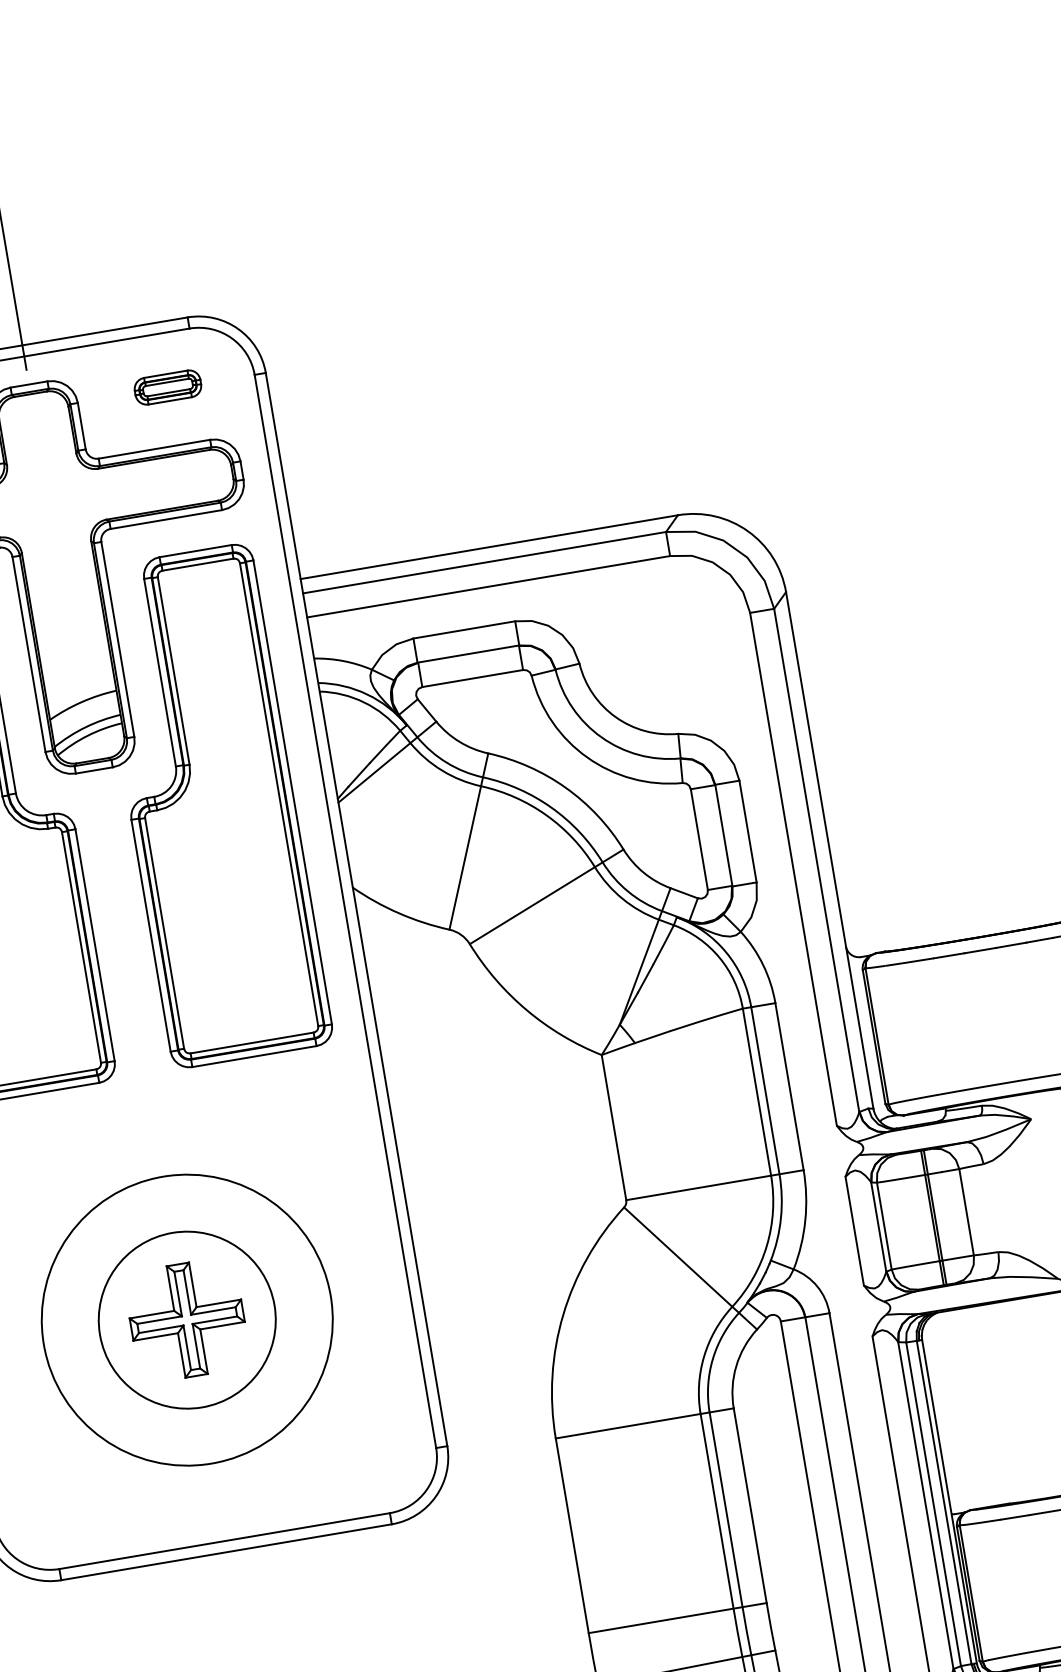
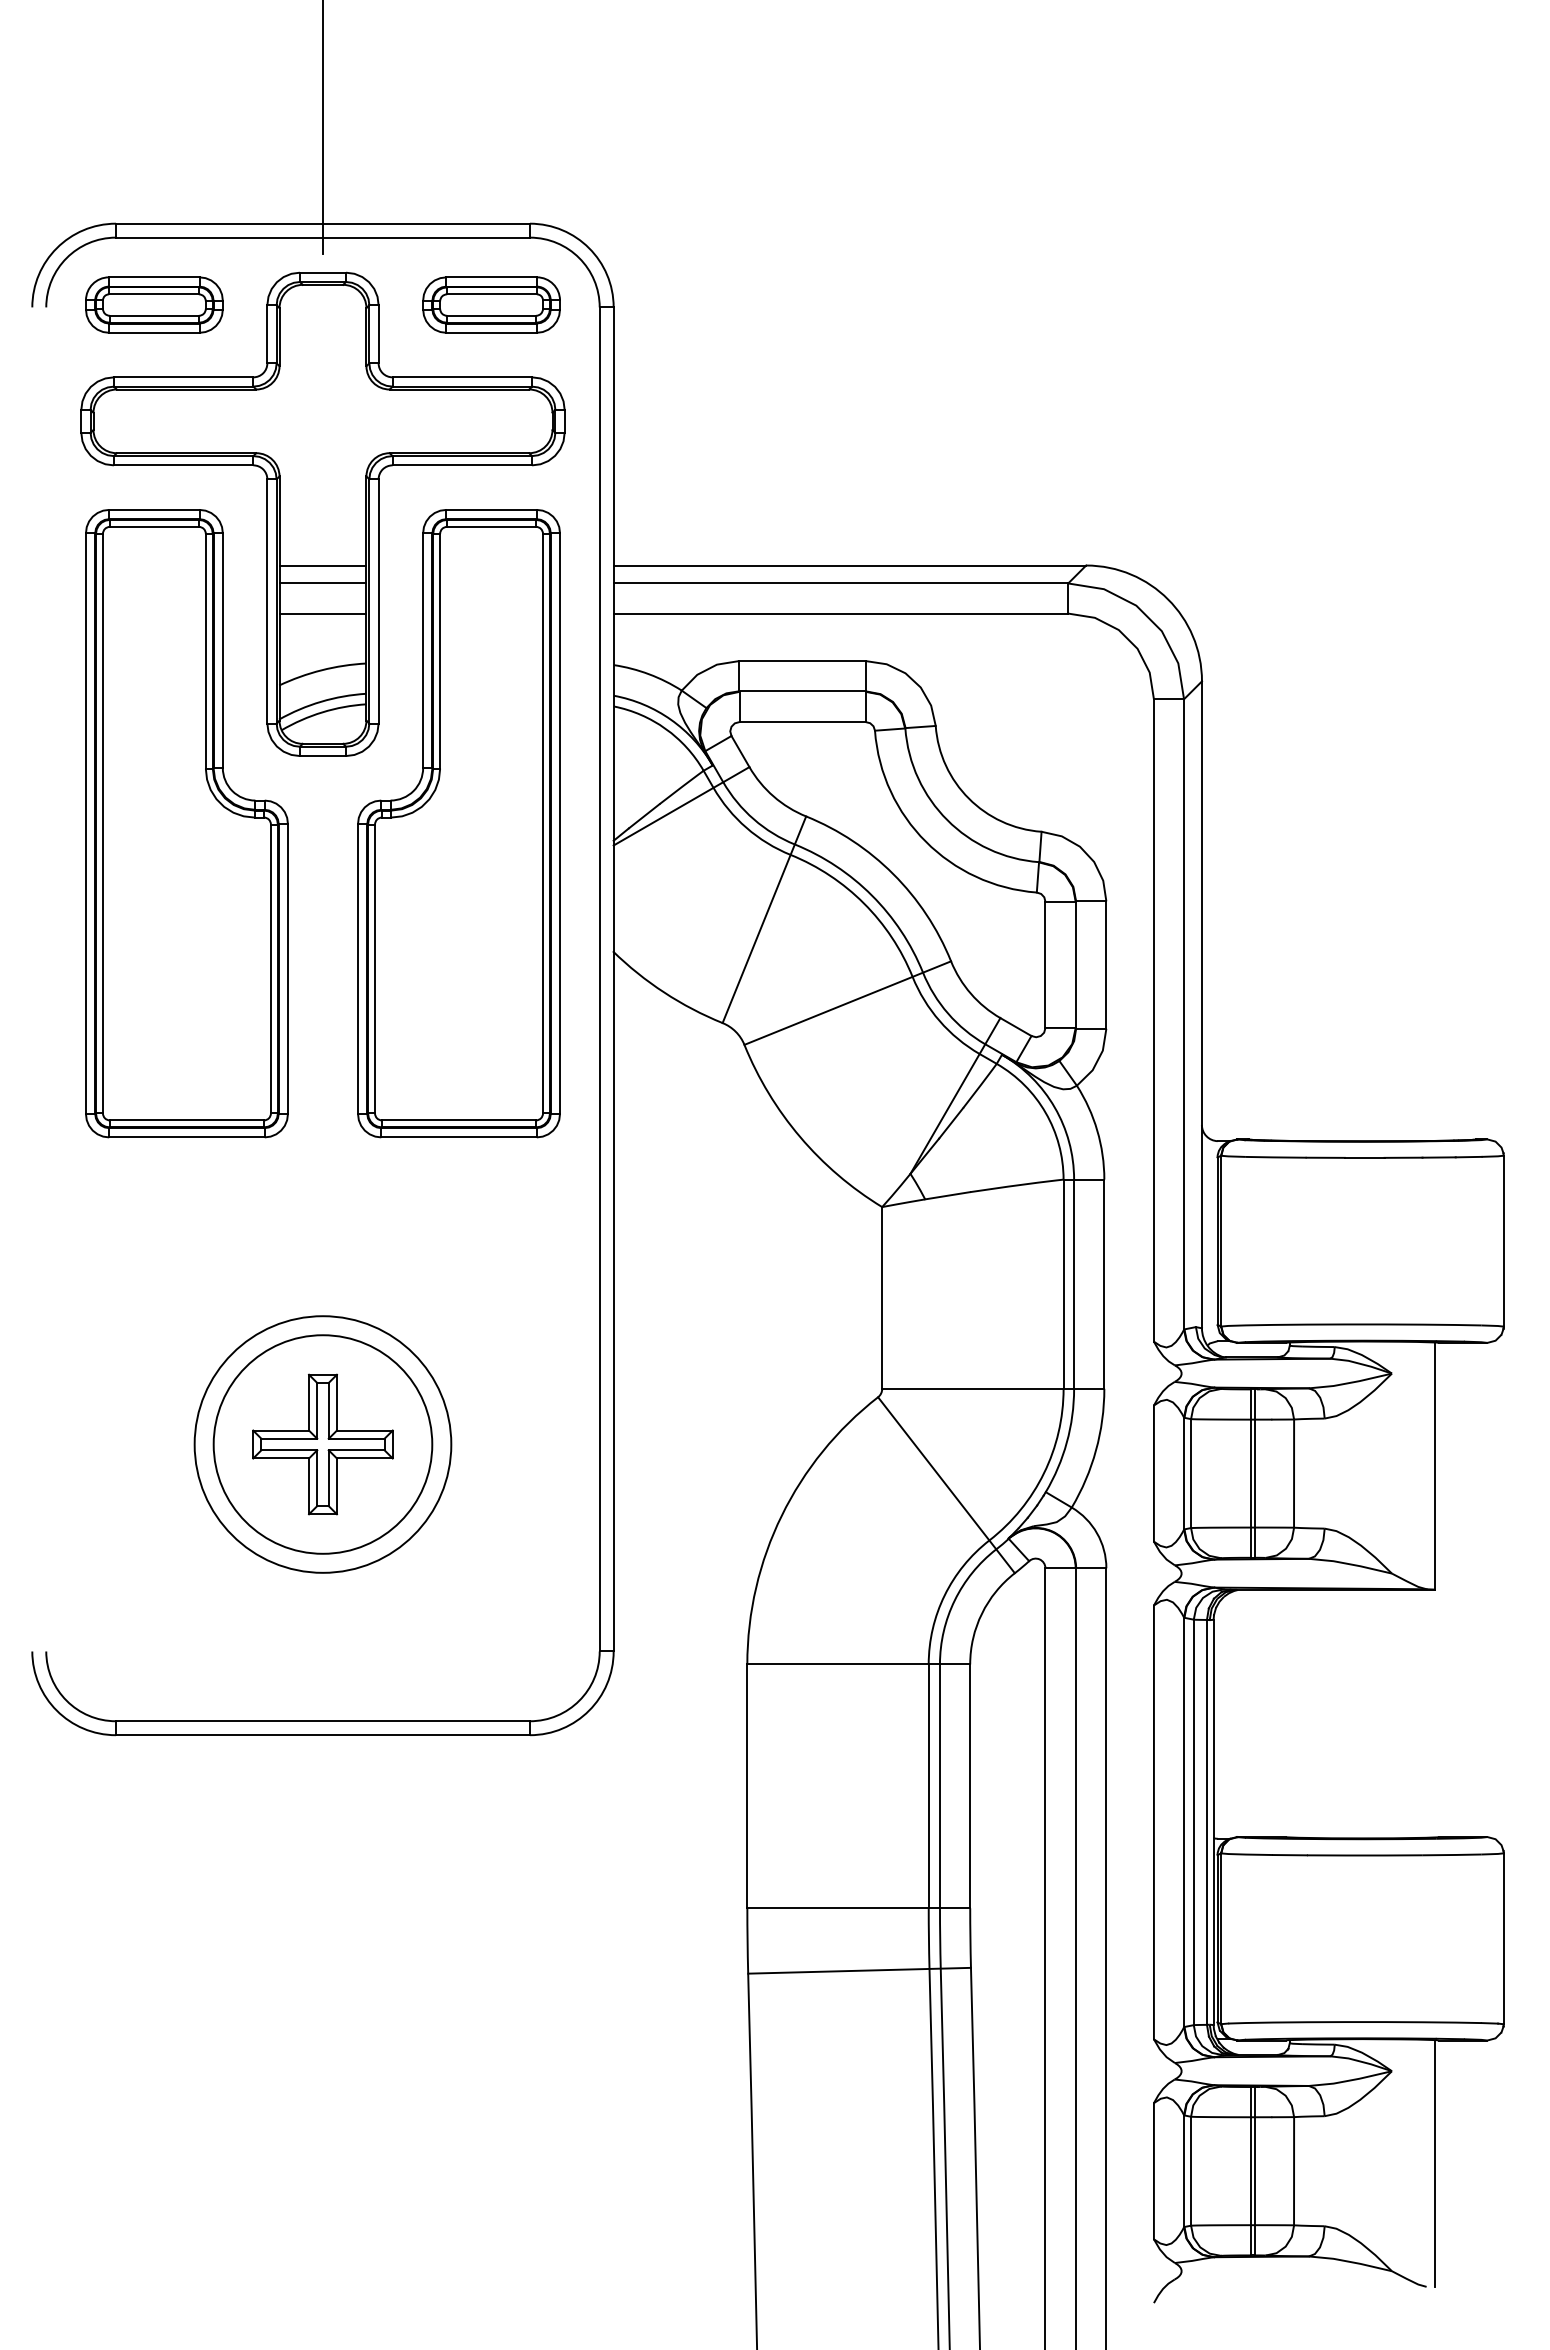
part: (167, 387) -> (491, 304), size x1.67
line: (68, 618) -> (322, 565), added
line: (70, 632) -> (322, 583), added
line: (74, 656) -> (322, 613), added
circle: (186, 1320) -> (322, 1444), size x0.71

